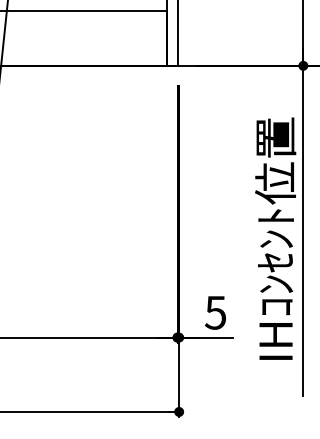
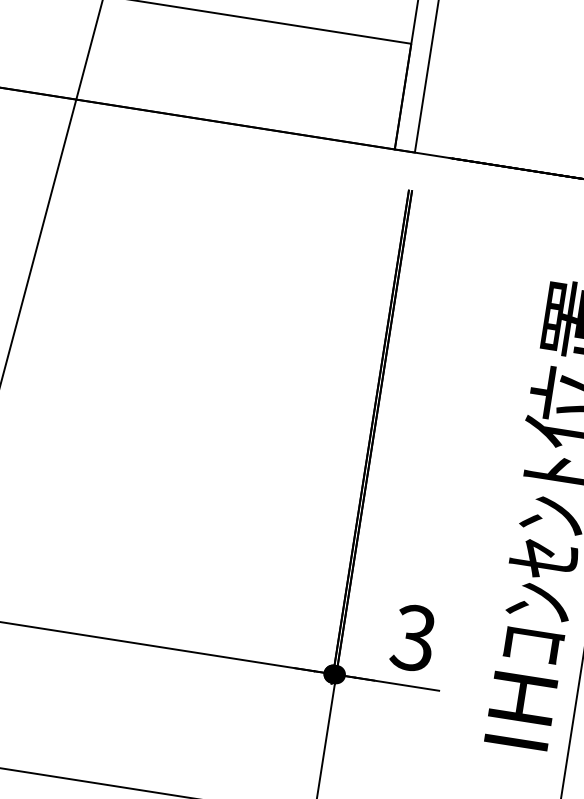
text: (215, 312) -> (413, 637), 5 -> 3

